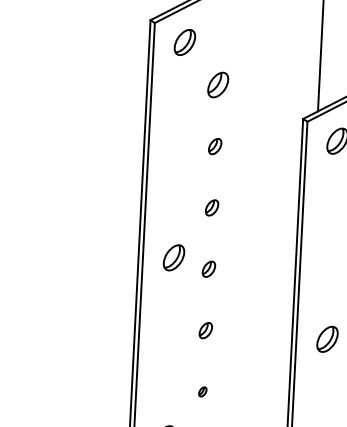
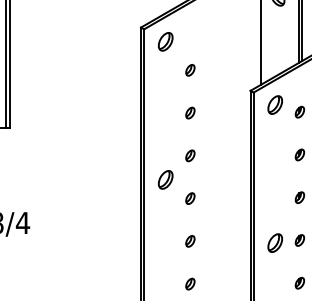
part: (218, 85) -> (190, 70), size x0.62
part: (173, 257) -> (165, 179), moved
part: (202, 391) -> (190, 283), size x1.67

